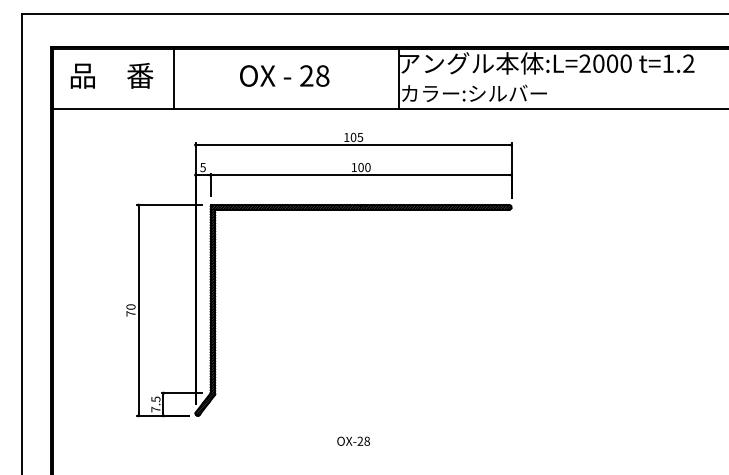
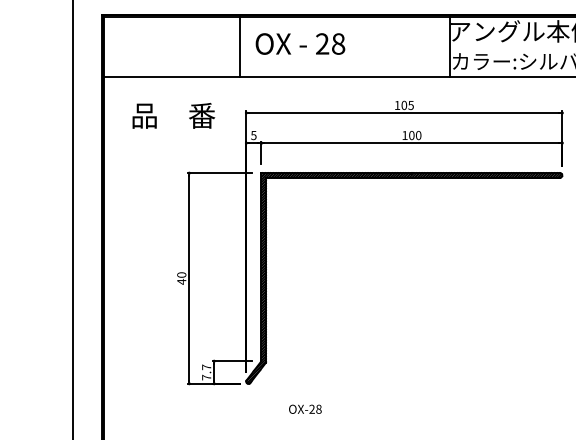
text: (111, 75) -> (173, 115), moved
text: (284, 75) -> (300, 43), moved
line: (173, 78) -> (239, 46), moved
text: (130, 313) -> (181, 281), 70 -> 40
text: (155, 399) -> (206, 367), 7.5 -> 7.7
text: (353, 440) -> (305, 408), moved

